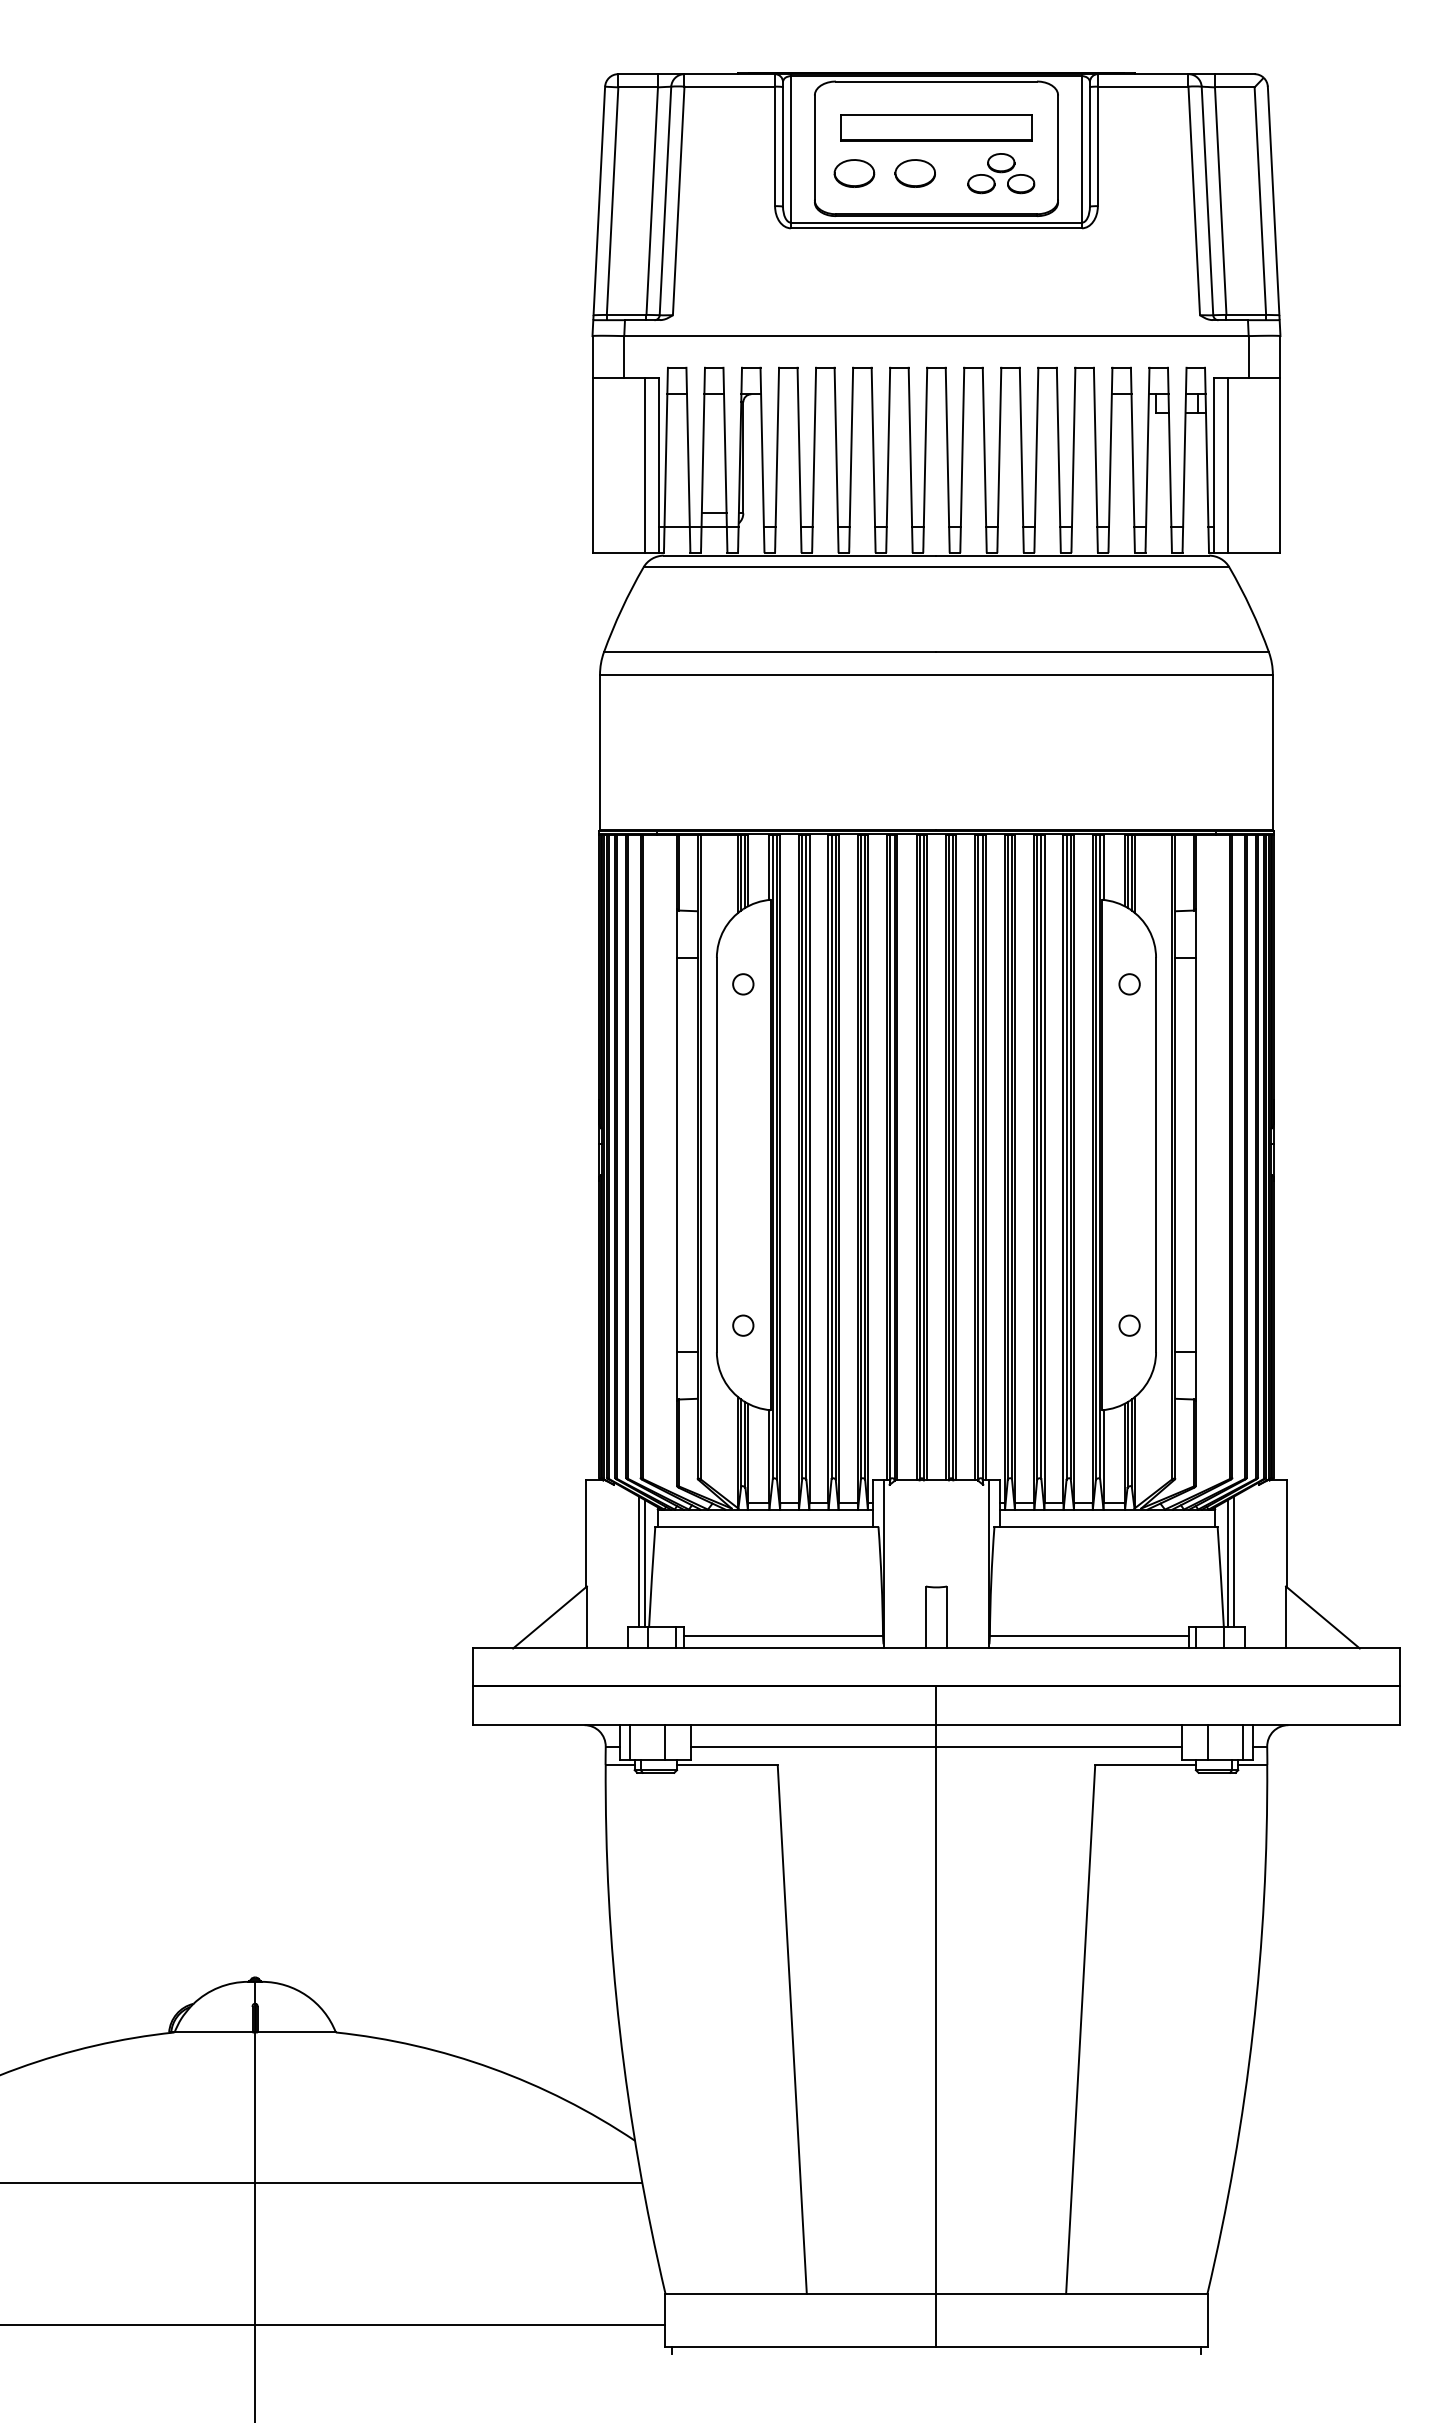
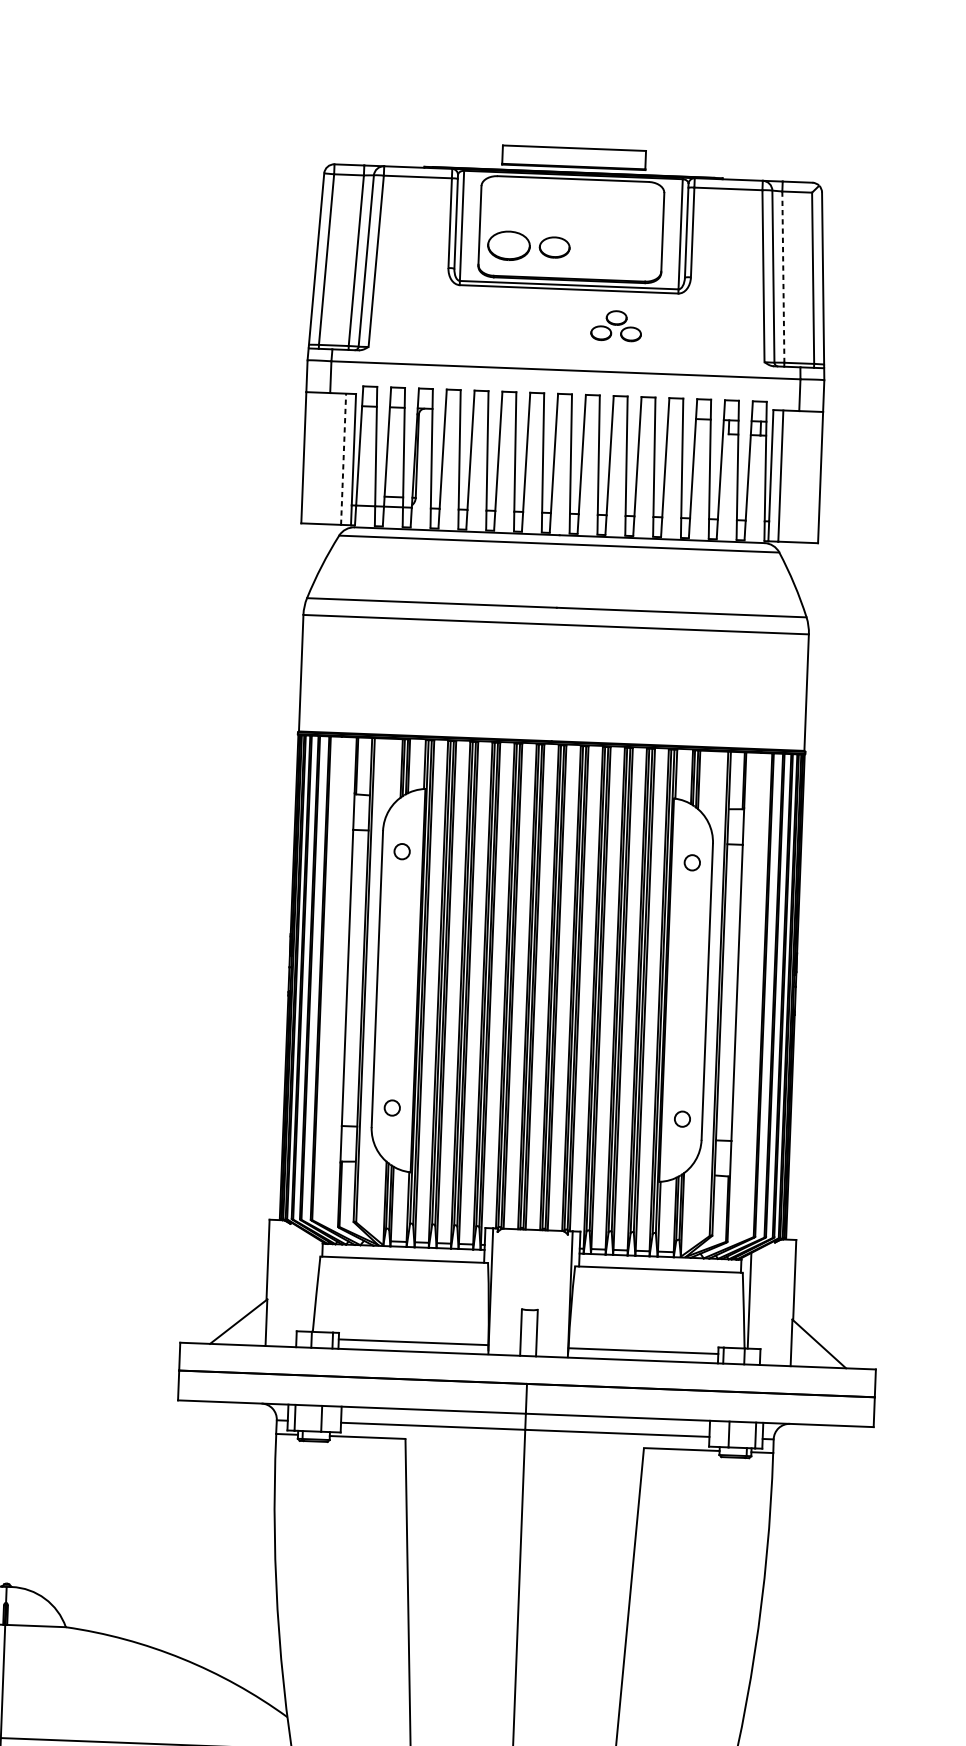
part: (936, 127) -> (574, 157), moved
part: (854, 173) -> (509, 245), size x1.4
part: (1001, 173) -> (616, 325), moved
line: (1220, 201) -> (783, 277), solid -> dashed
line: (645, 465) -> (343, 459), solid -> dashed
line: (638, 1561) -> (306, 1282), removed
line: (1234, 1561) -> (754, 1299), removed
line: (644, 1563) -> (311, 1283), removed

